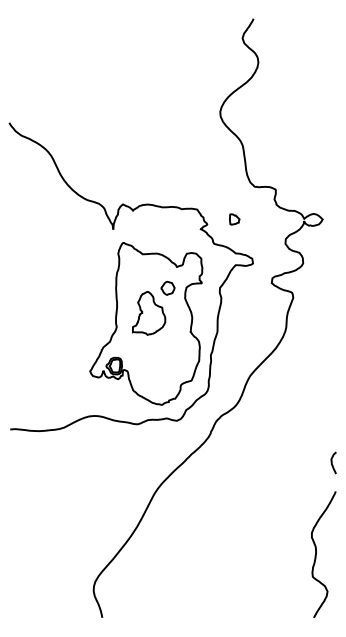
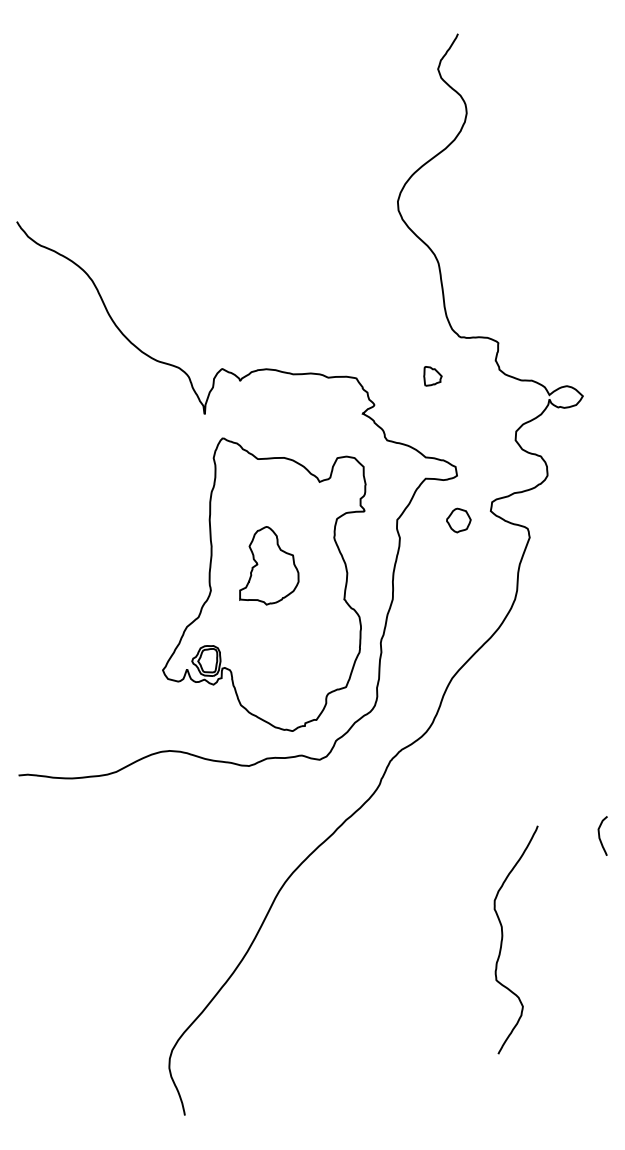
part: (234, 219) -> (432, 376), moved
part: (167, 287) -> (457, 519), moved
curve: (316, 554) -> (503, 939), moved

